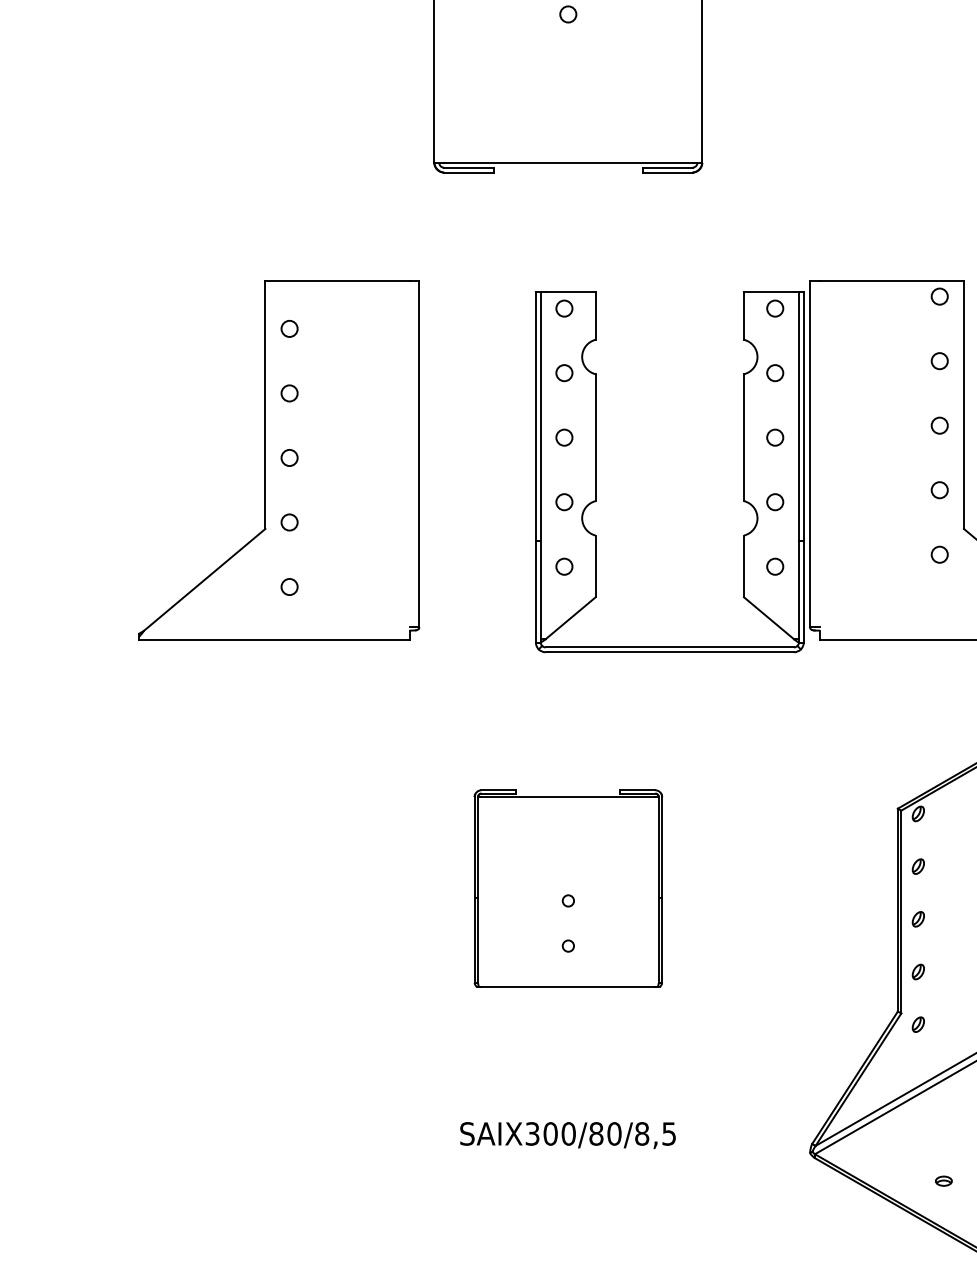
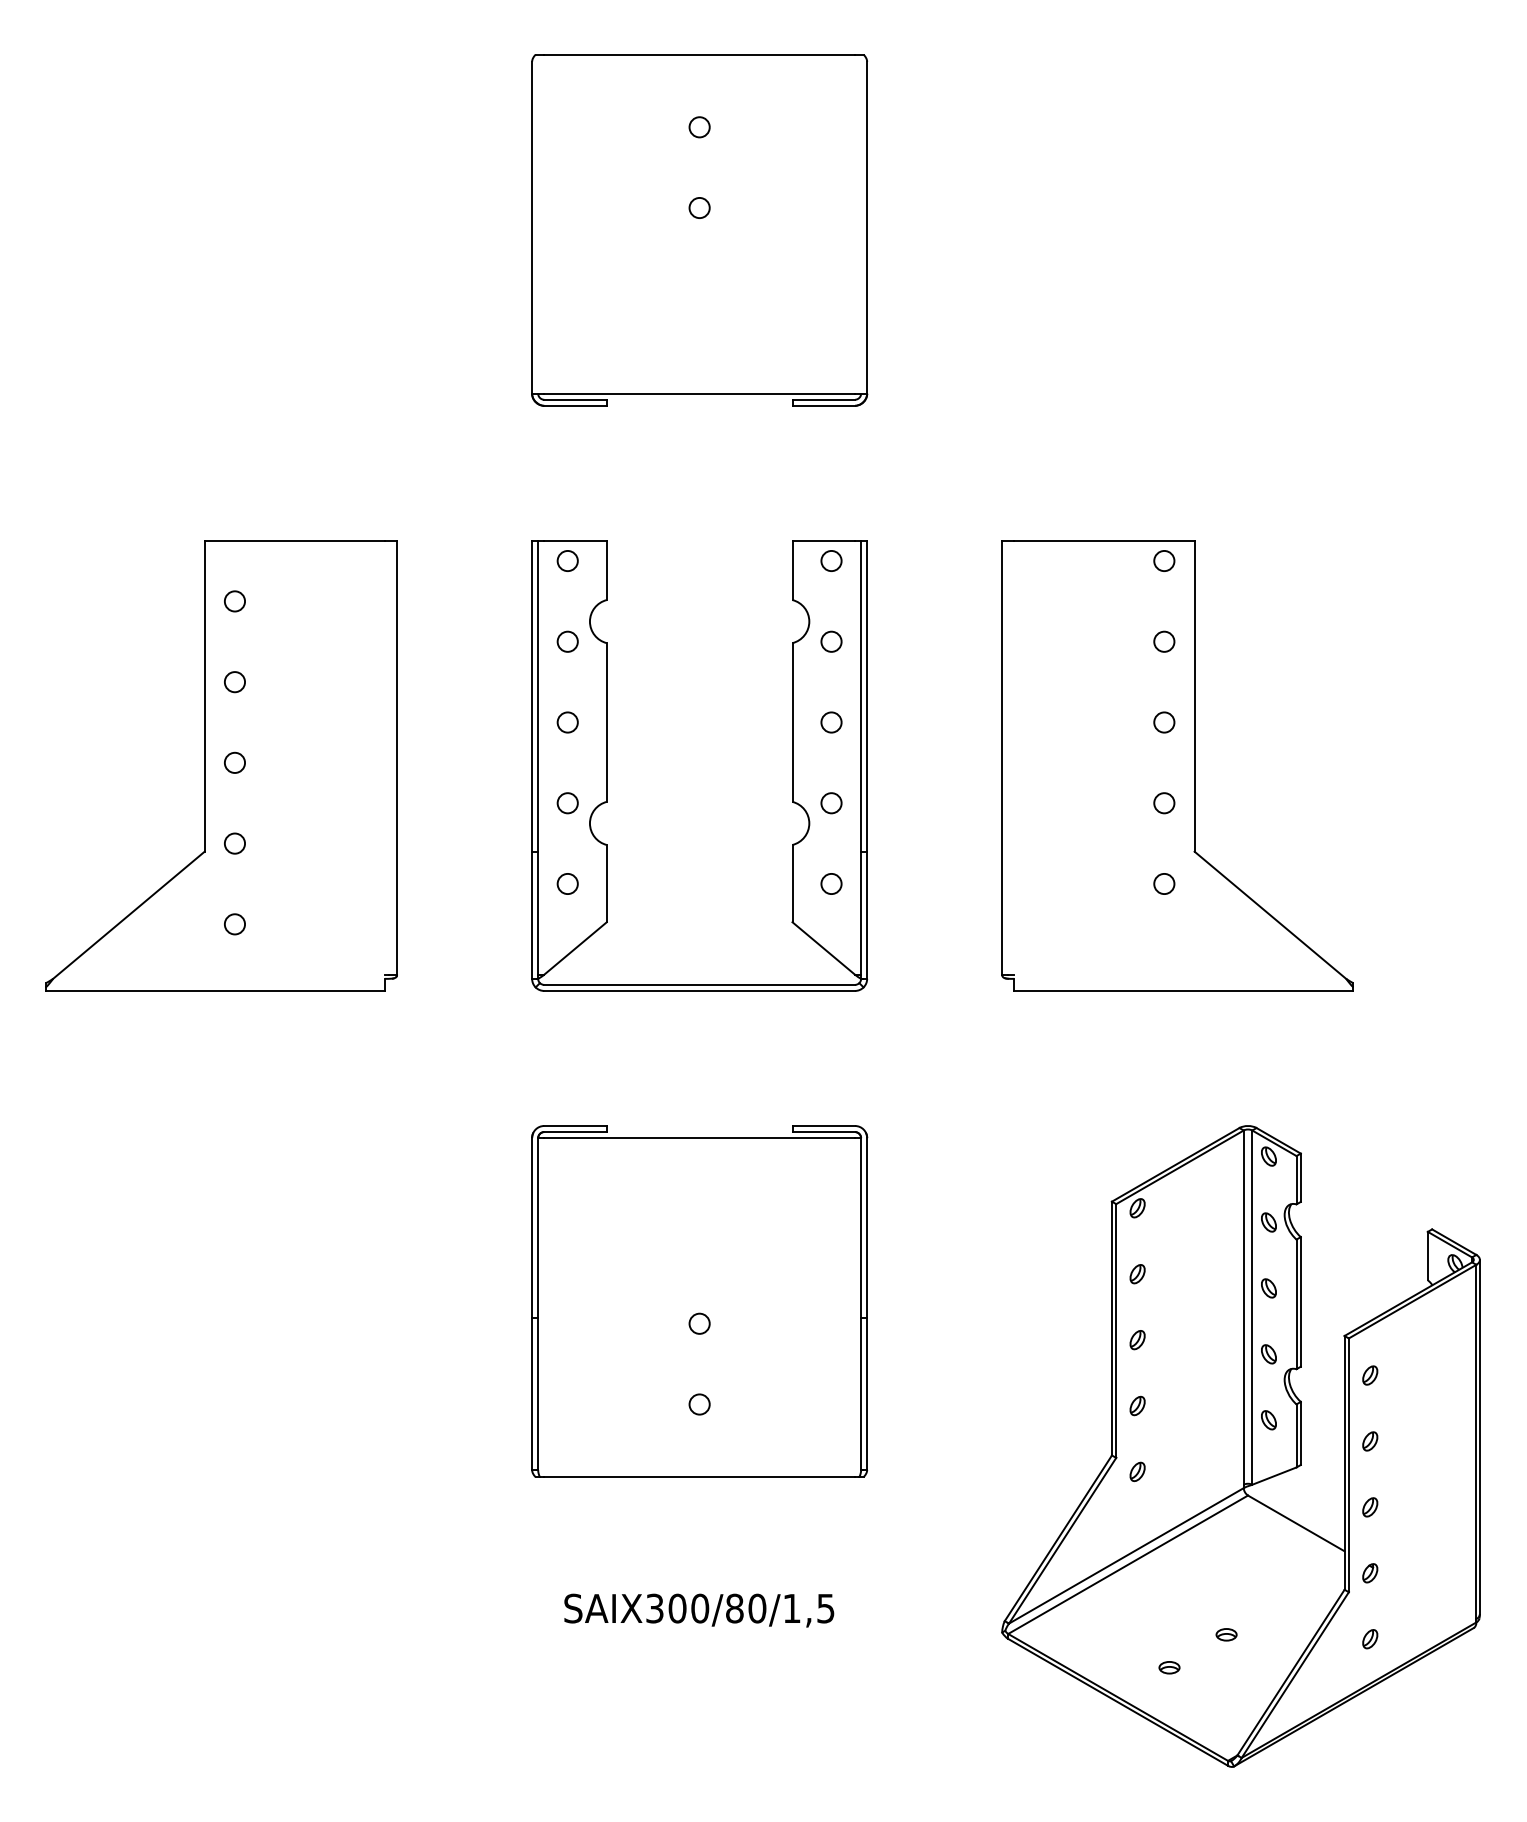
part: (278, 460) -> (221, 765), moved
part: (596, 472) -> (607, 765), moved
part: (568, 888) -> (699, 1301), size x1.43
text: (641, 1133) -> (791, 1608), SAIX300/80/8,5 -> SAIX300/80/1,5

